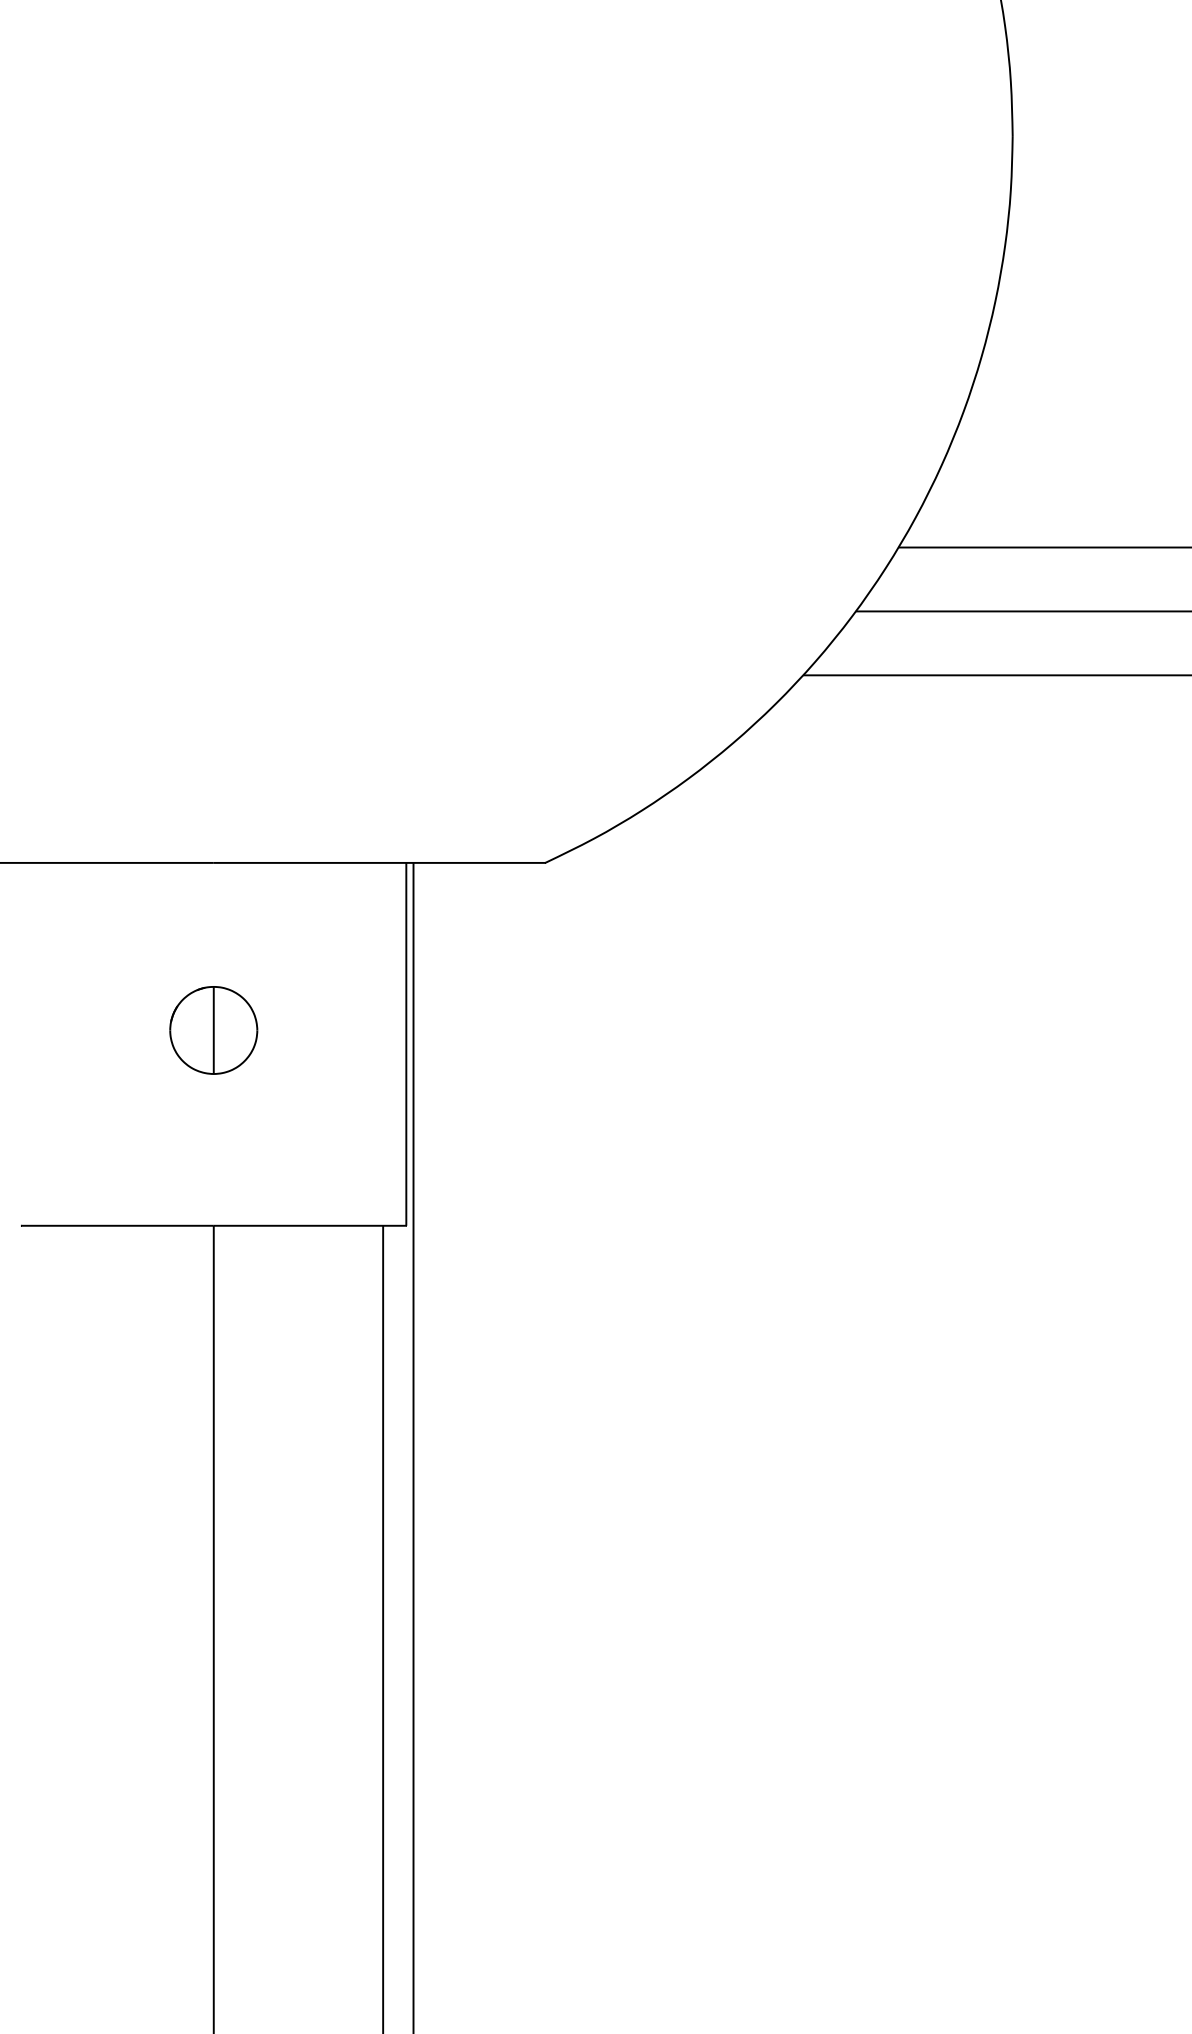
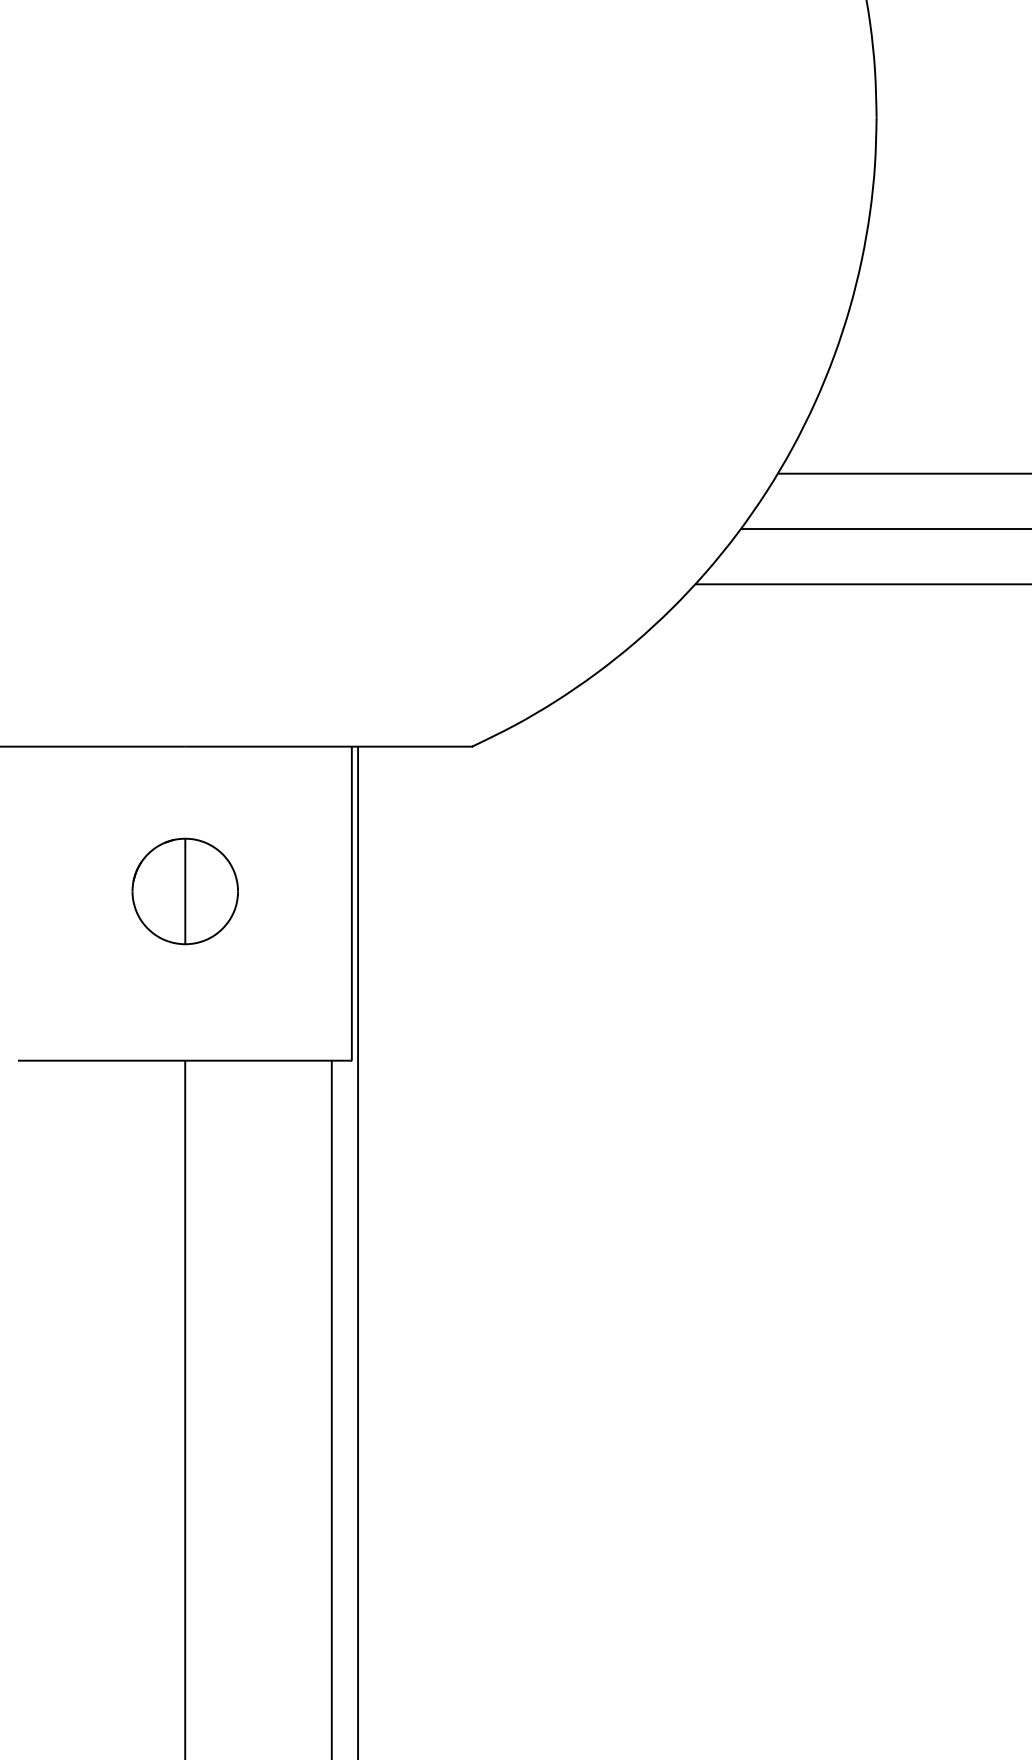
part: (212, 1030) -> (184, 891), size x1.4

